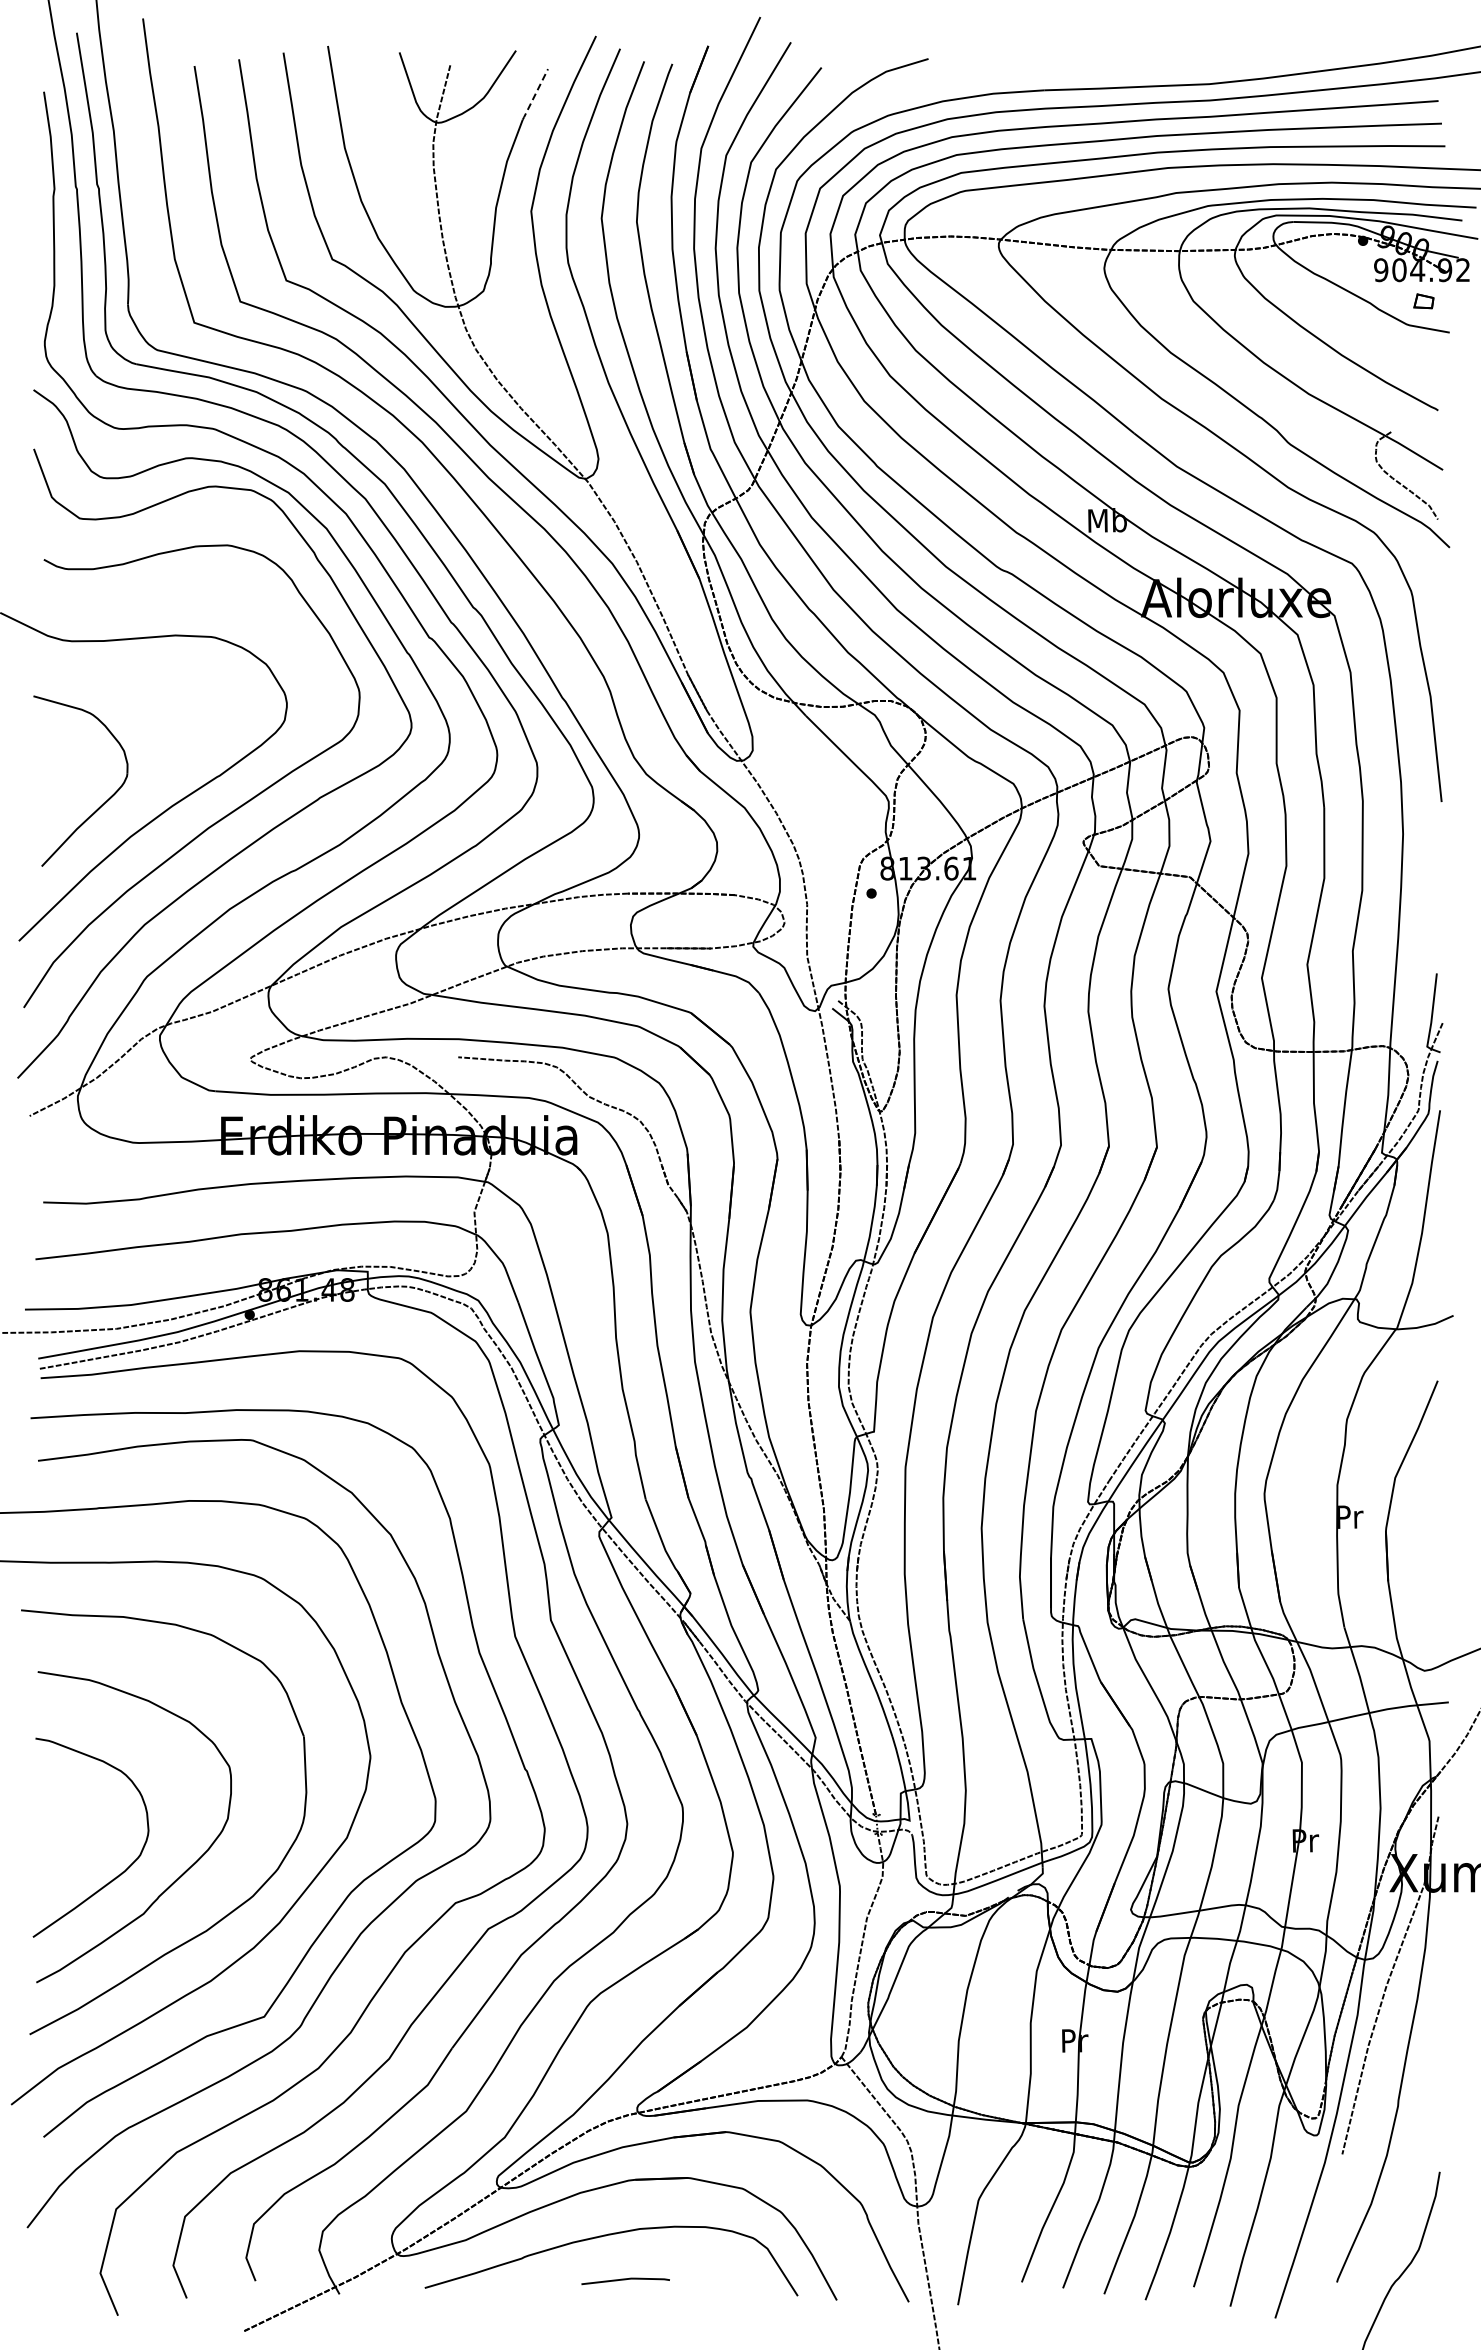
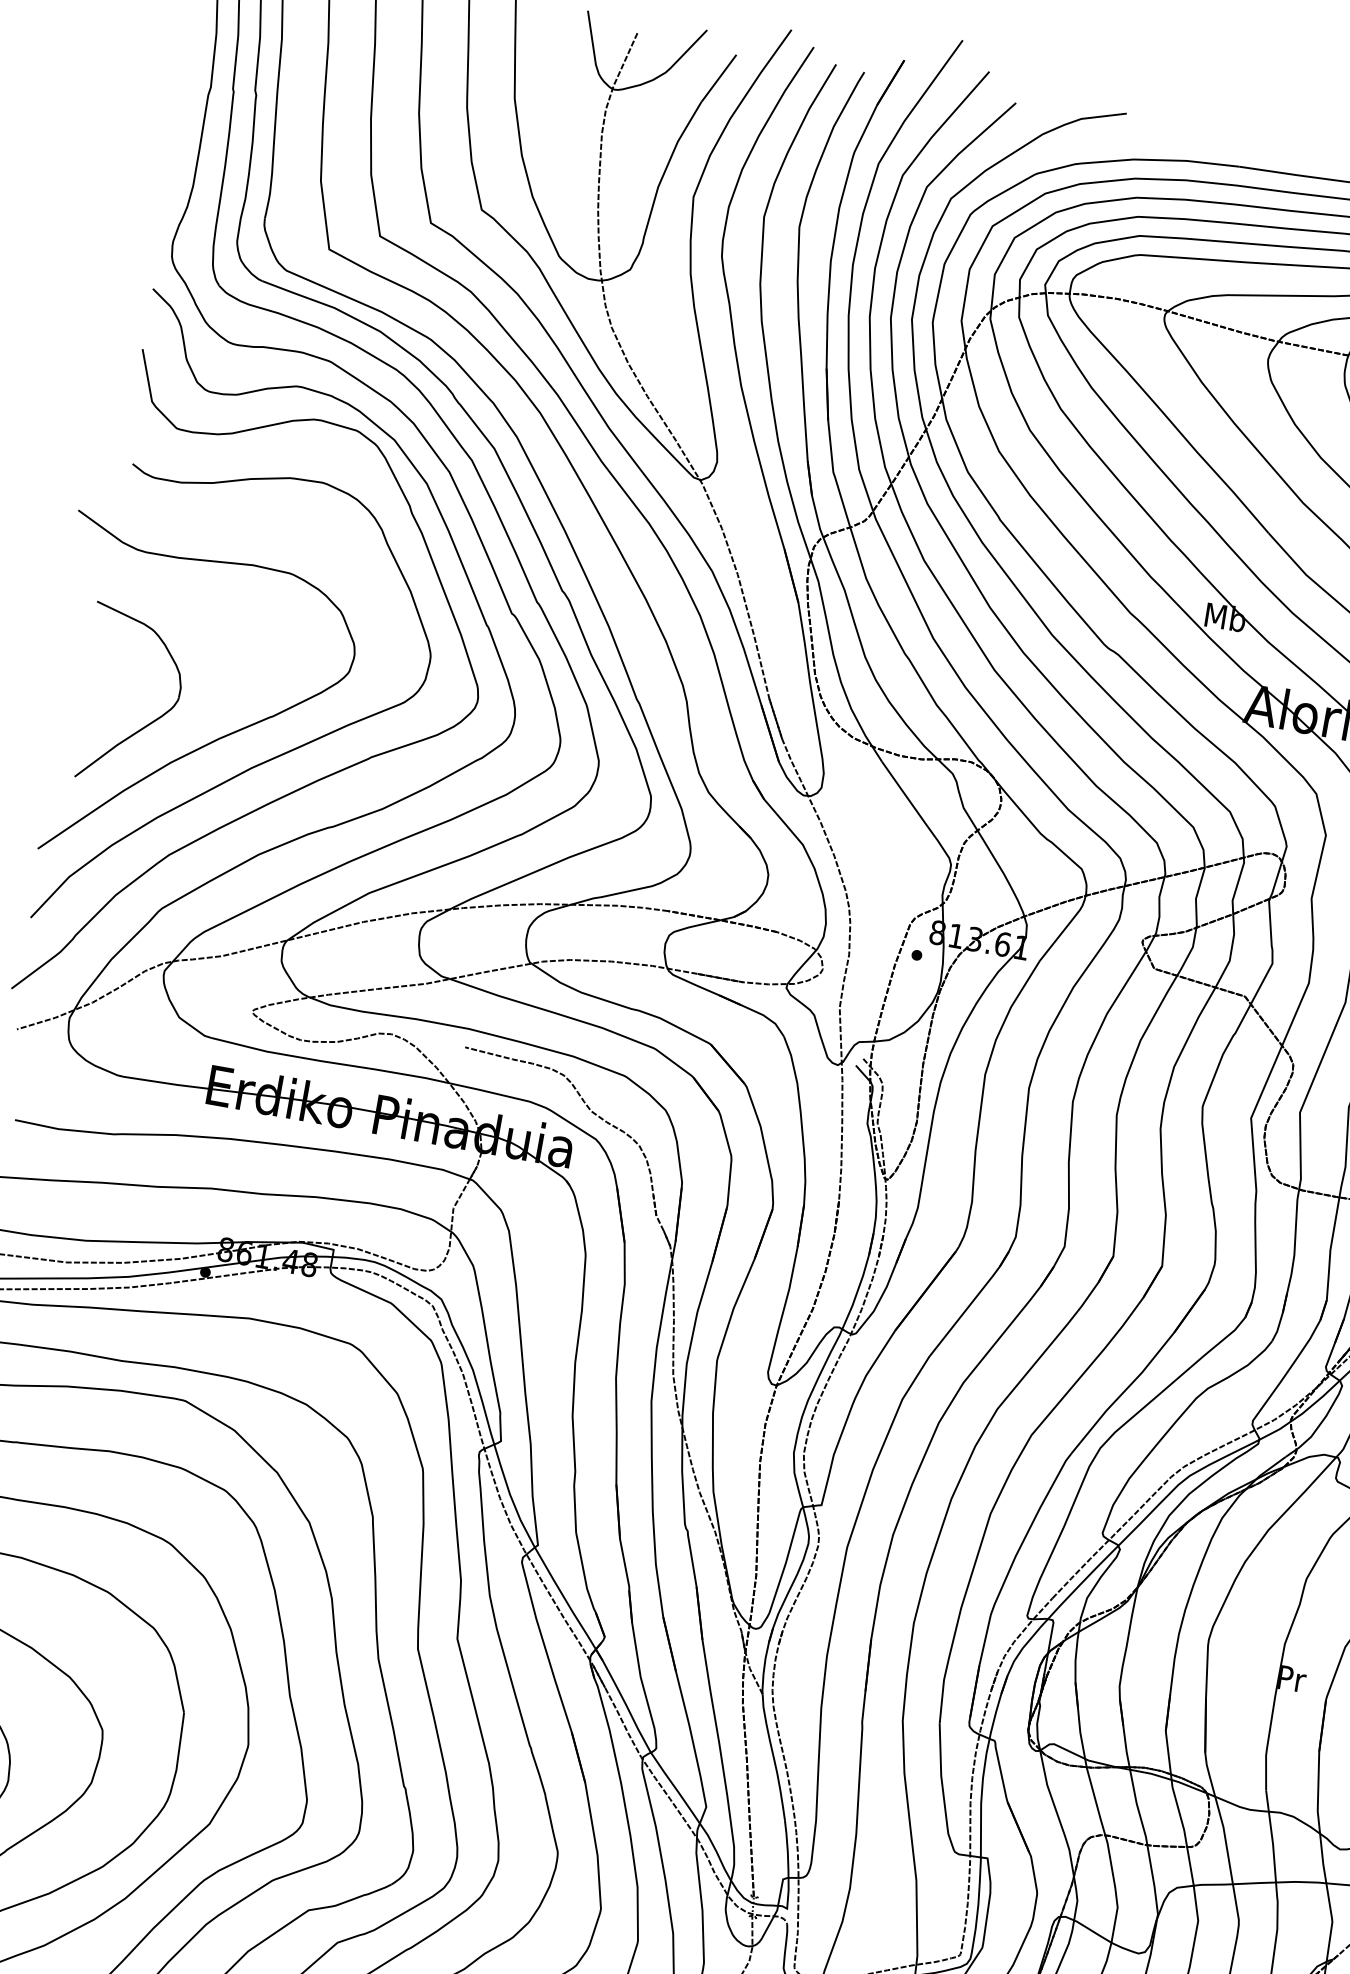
line: (535, 95) -> (718, 79), dashed -> solid

